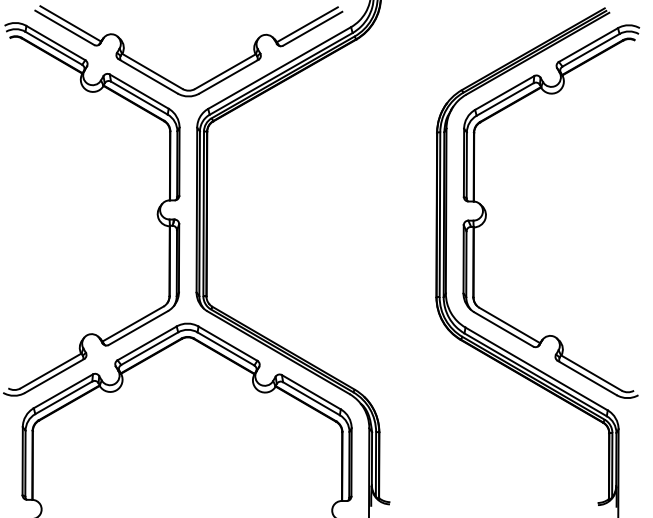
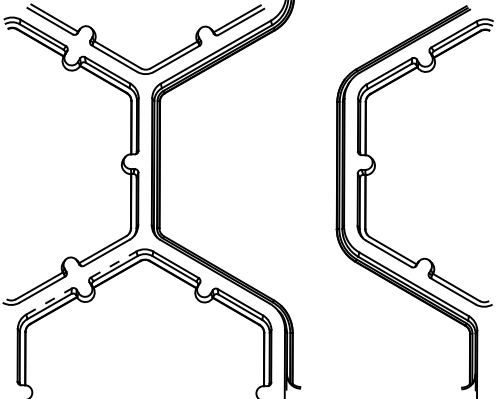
line: (147, 343) -> (113, 264), solid -> dashed
line: (63, 391) -> (49, 301), solid -> dashed

